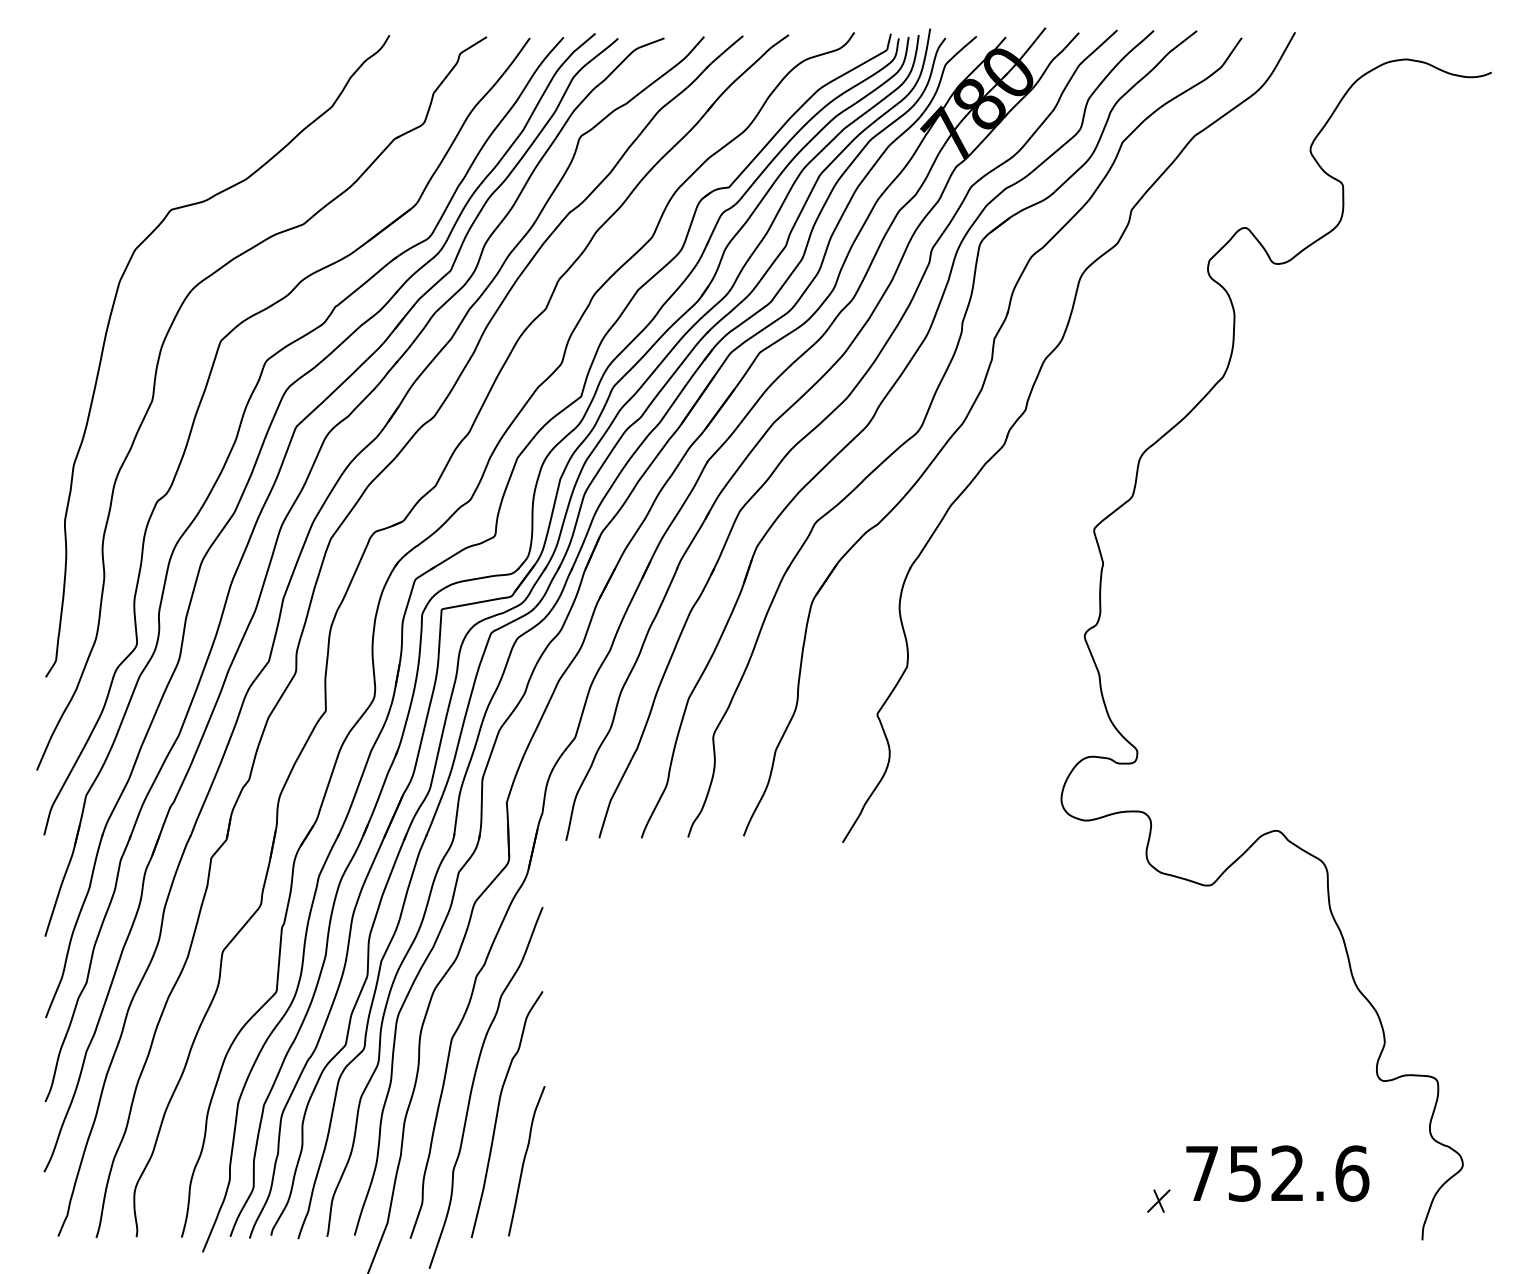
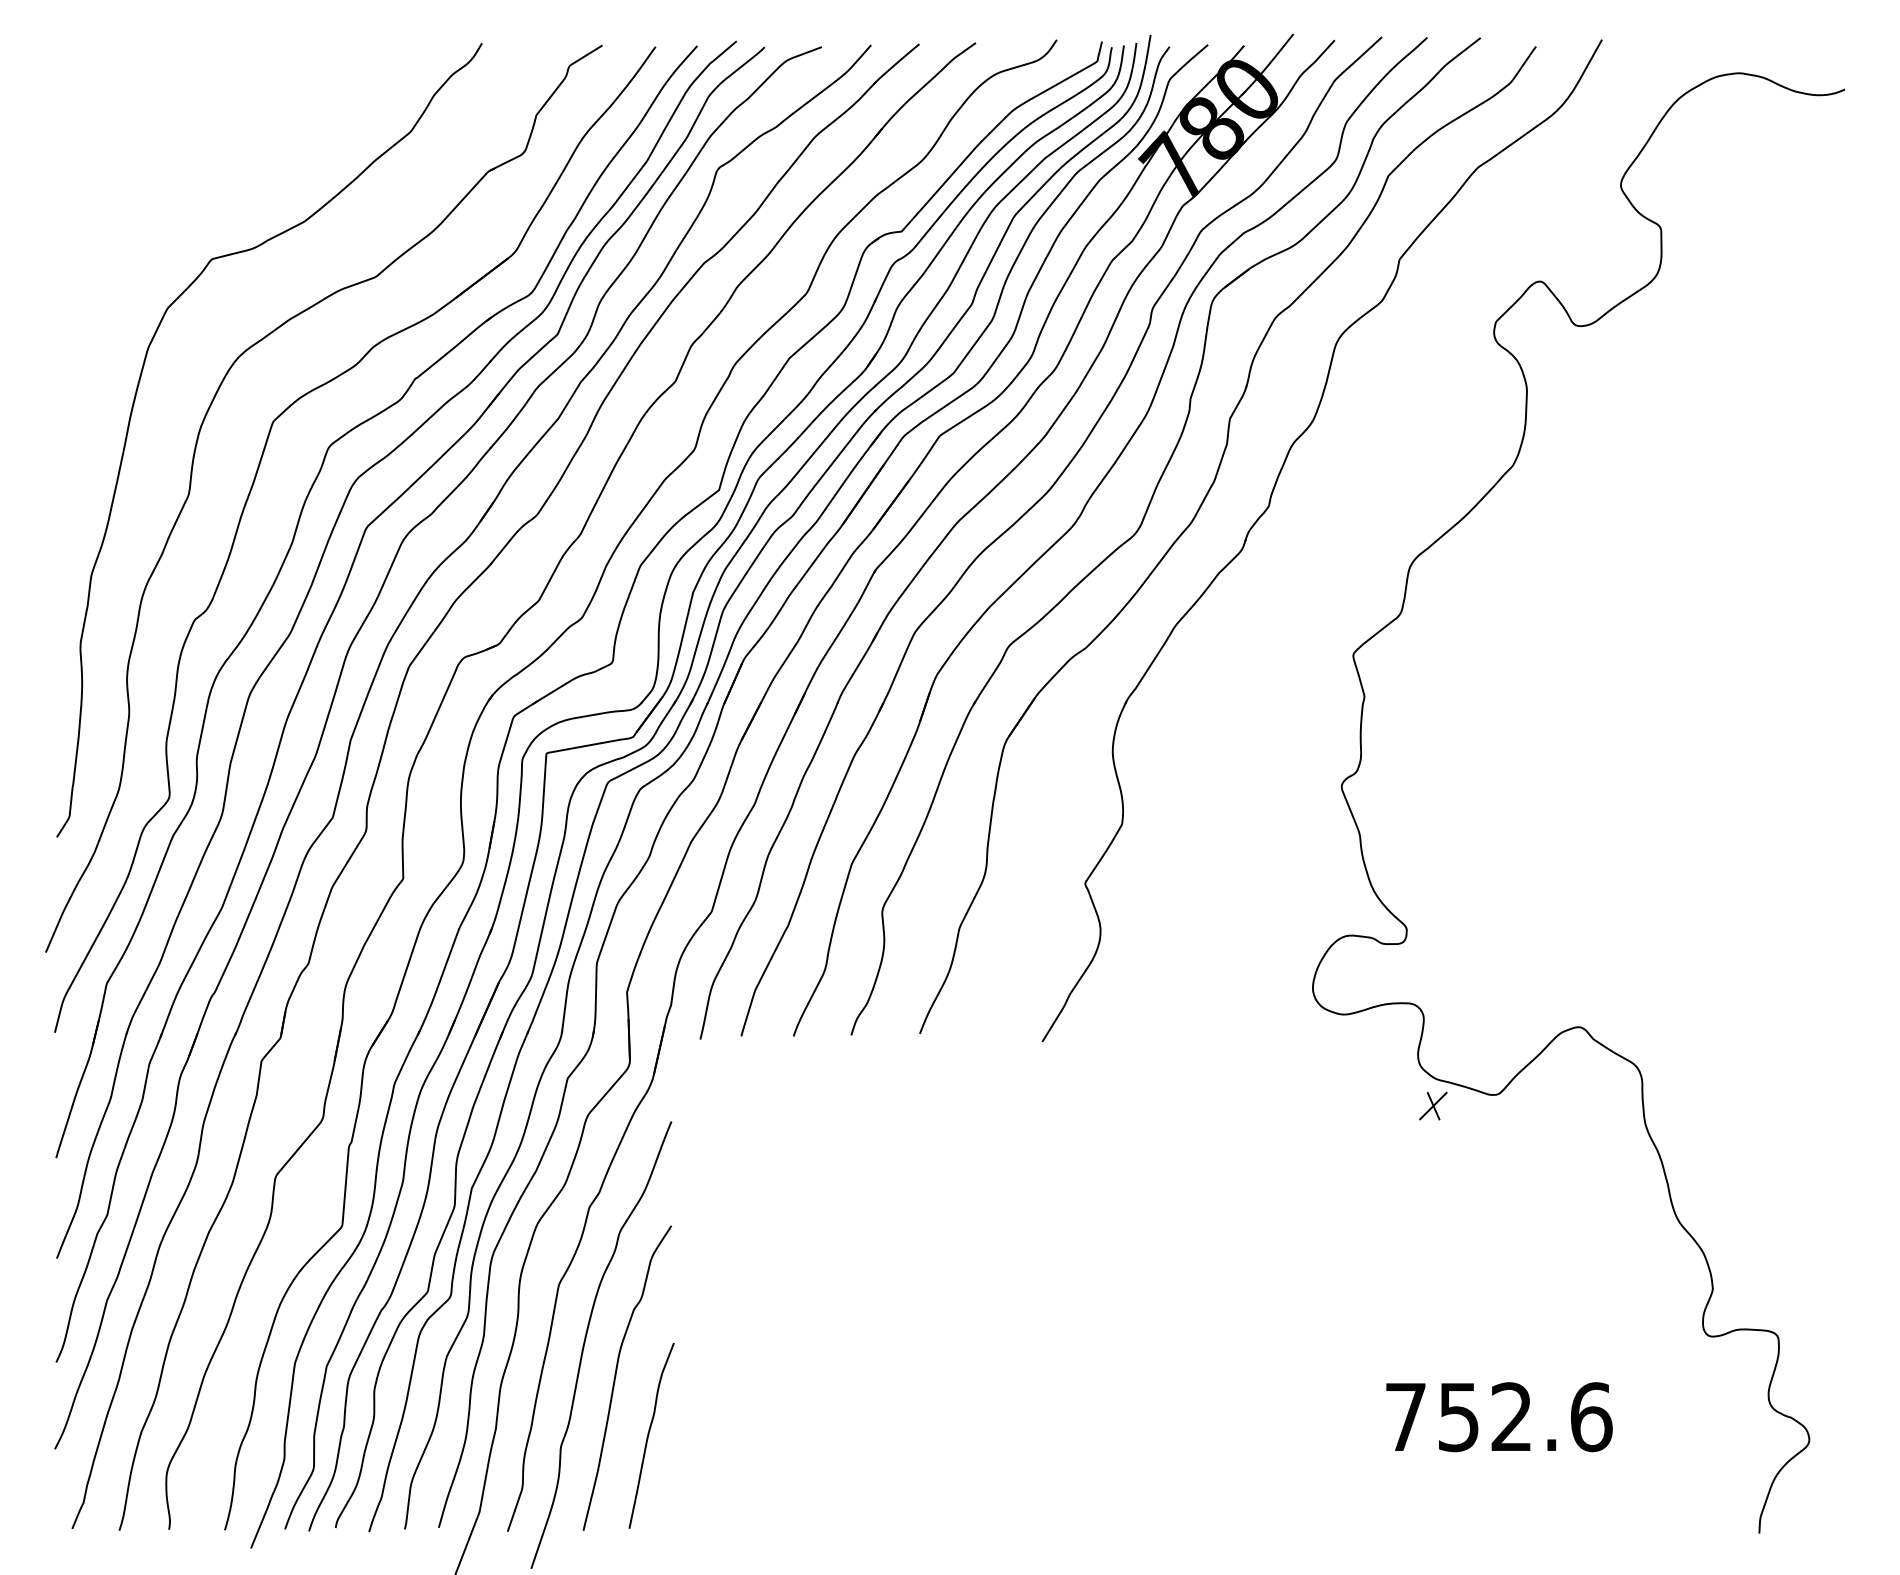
text: (1277, 1173) -> (1499, 1417), moved
part: (1158, 1200) -> (1433, 1105), moved

